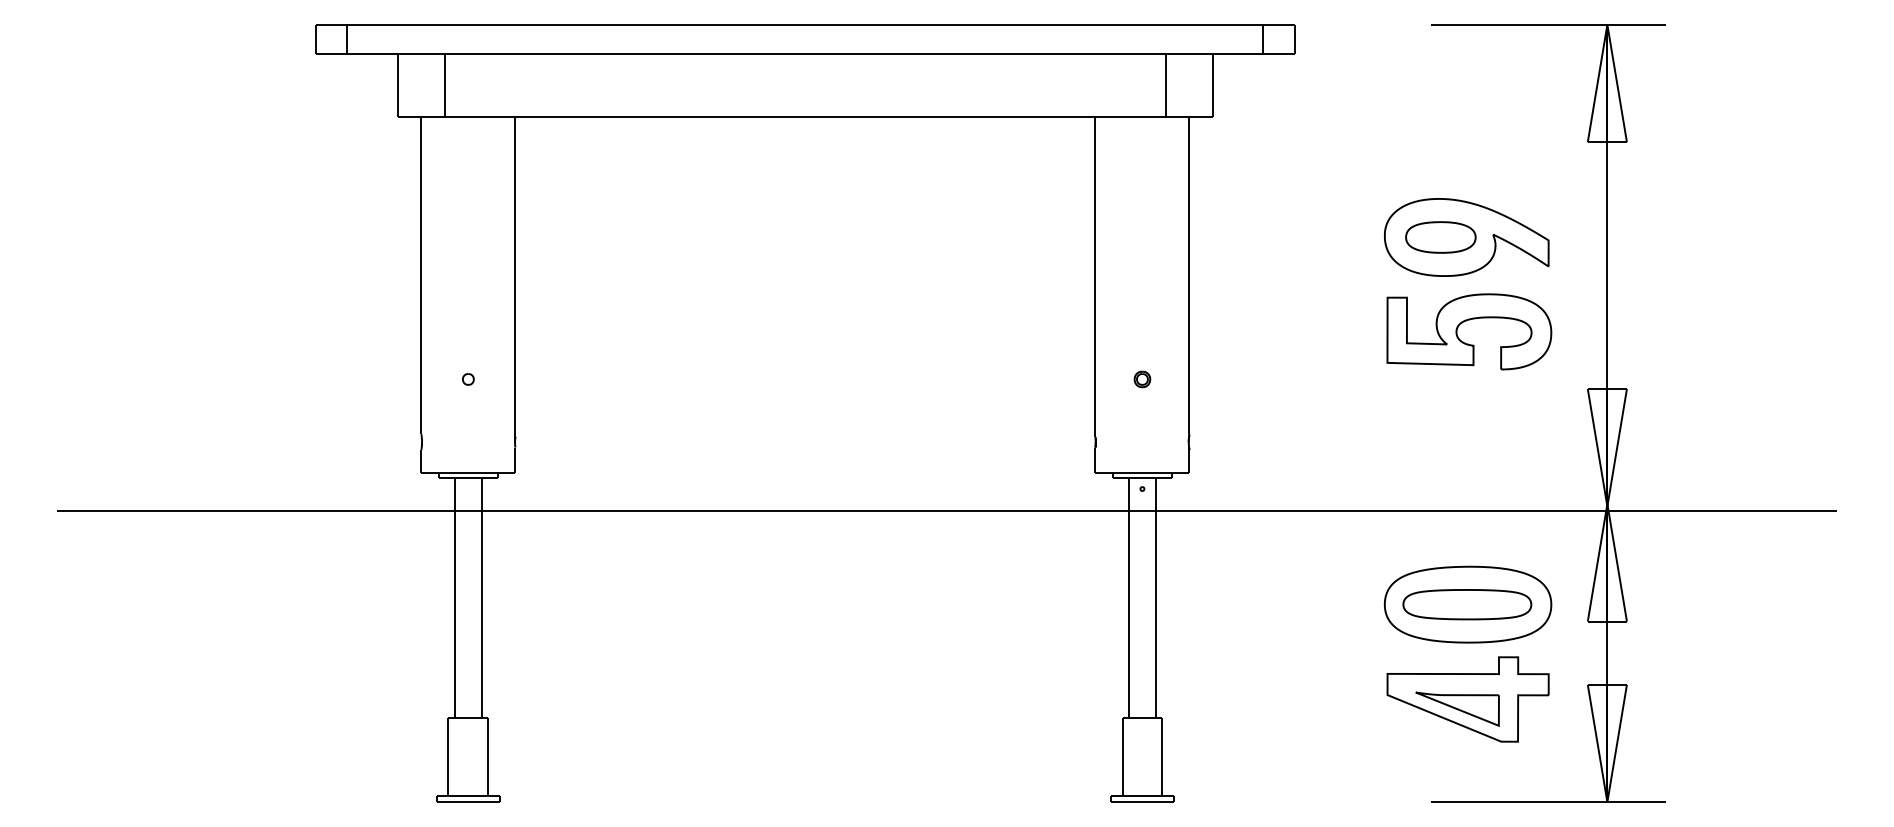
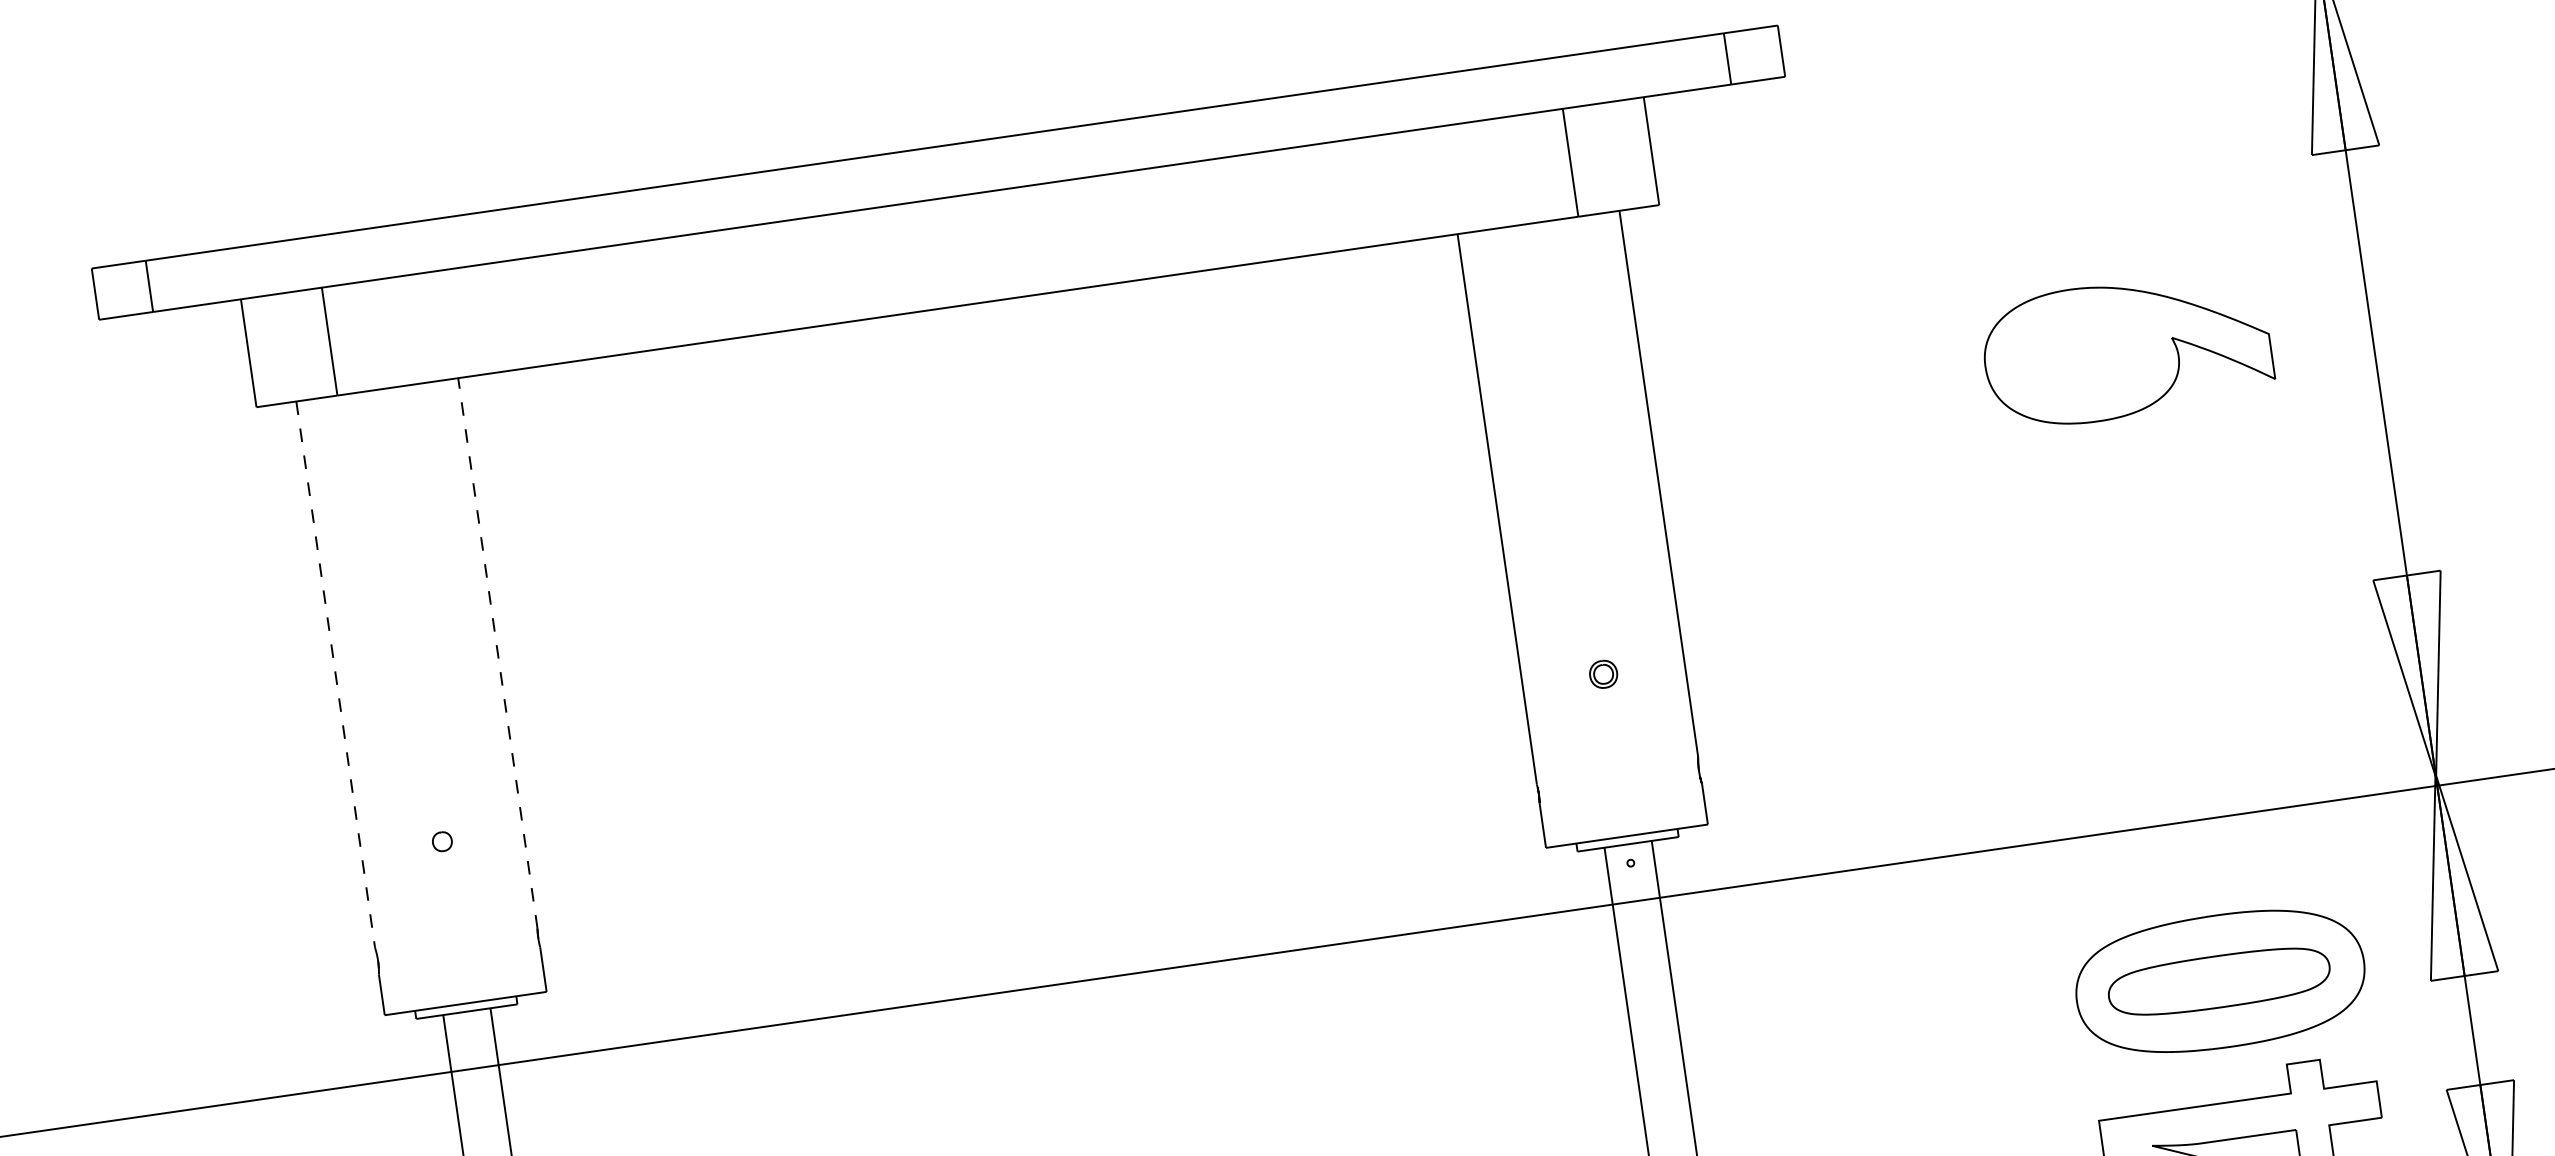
part: (1440, 237) -> (2081, 355), removed
line: (421, 275) -> (335, 674), solid -> dashed
line: (515, 276) -> (498, 652), solid -> dashed
part: (1464, 322) -> (2144, 496), removed

